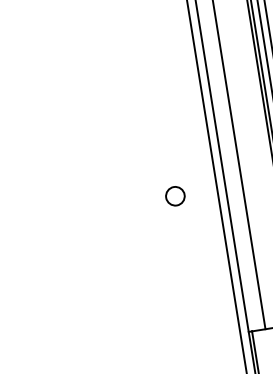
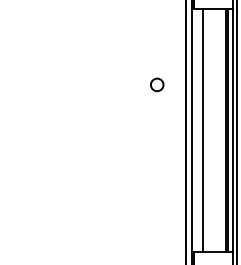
circle: (175, 195) -> (157, 84), moved

